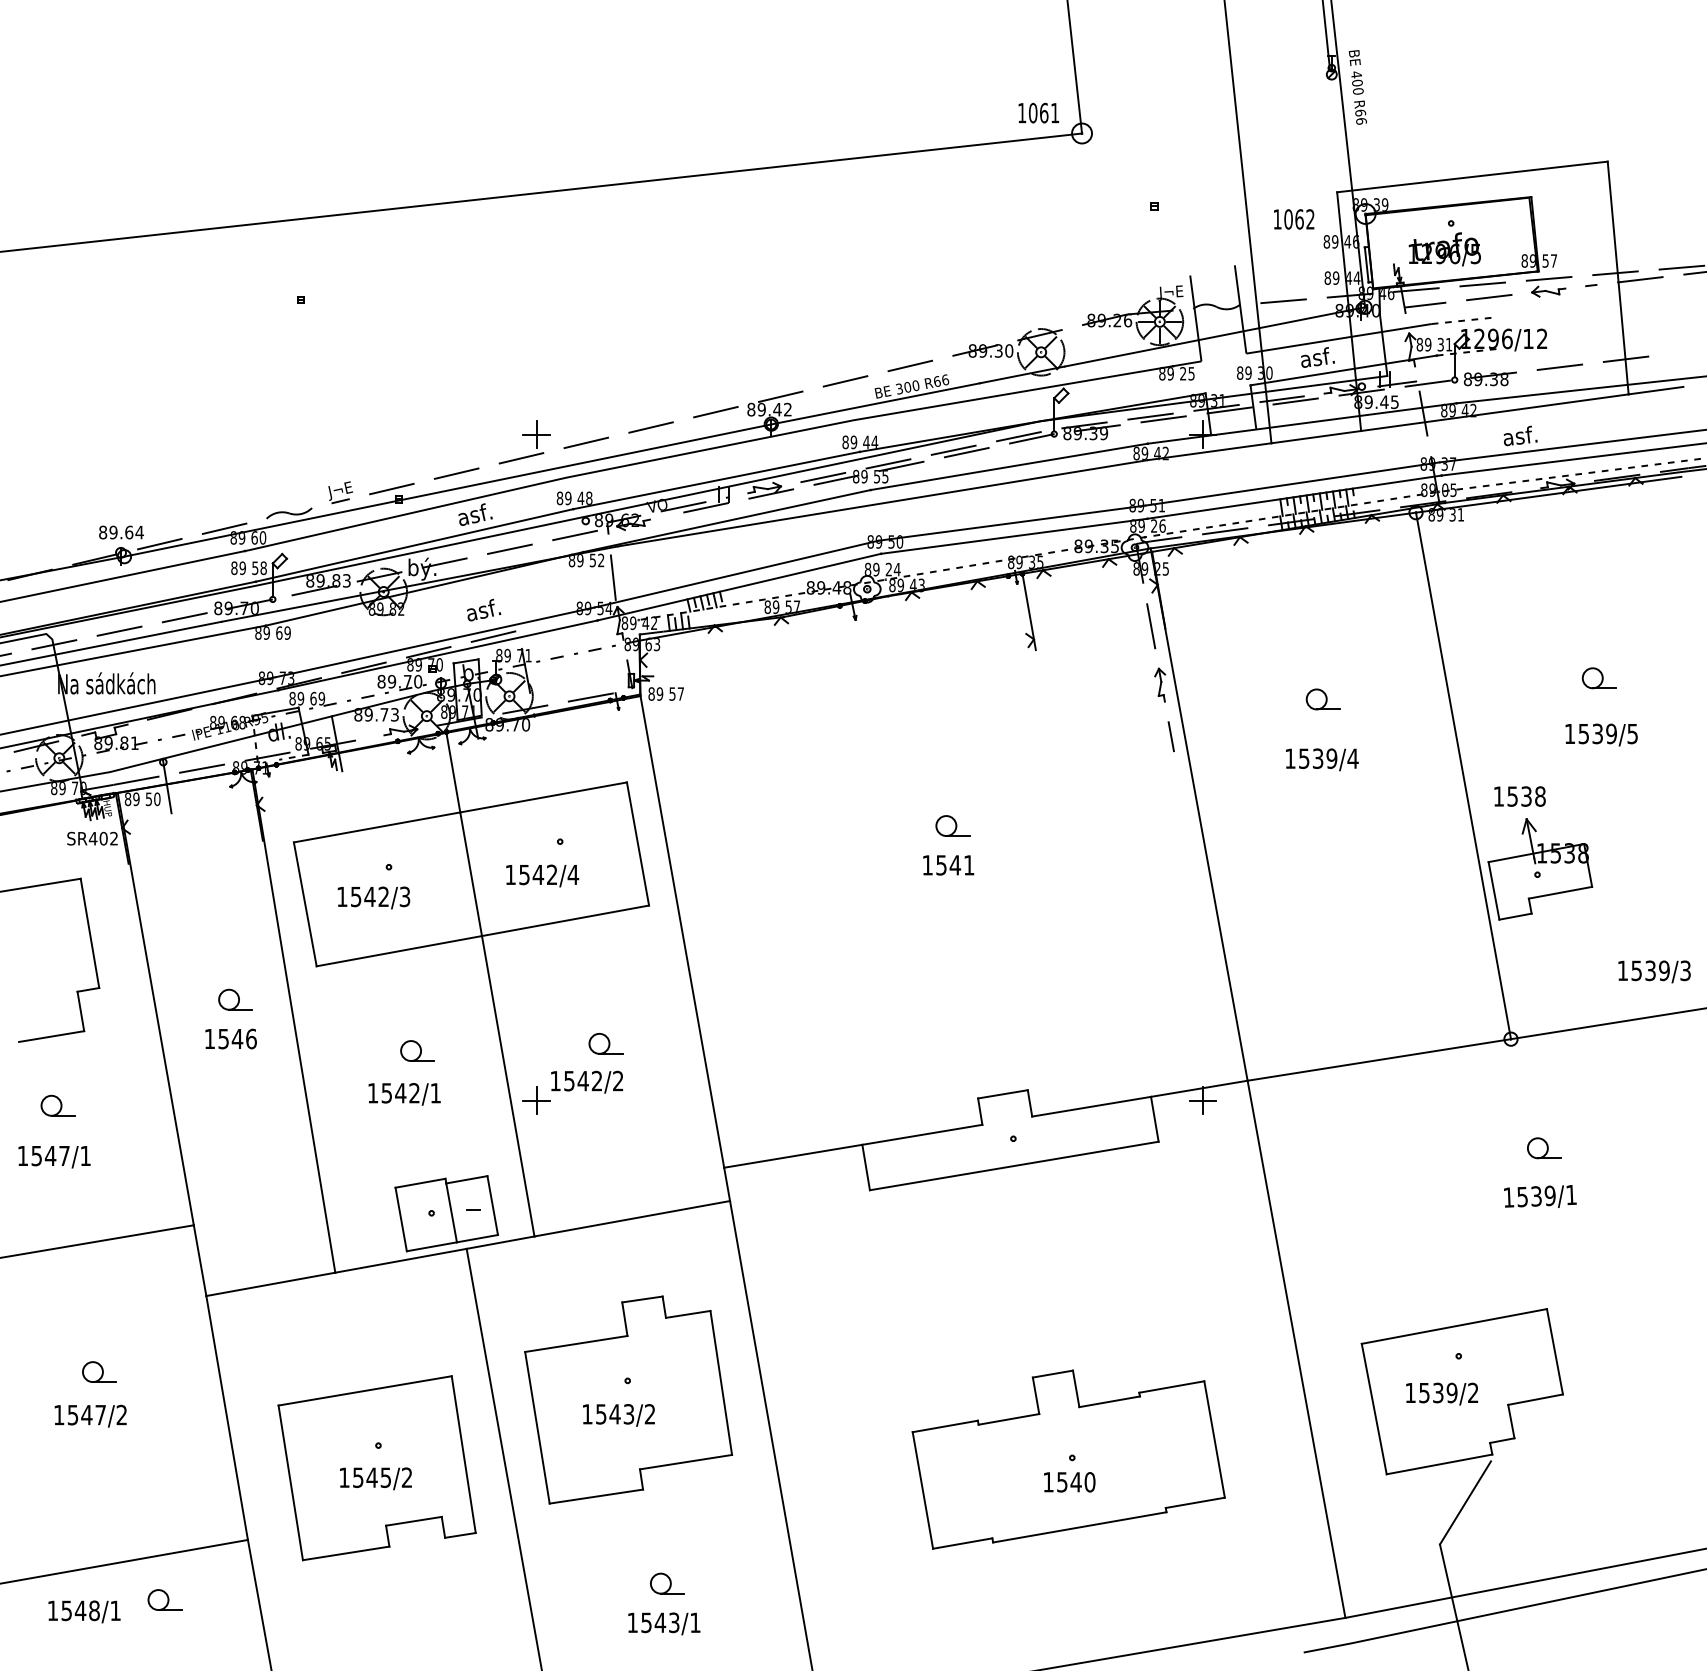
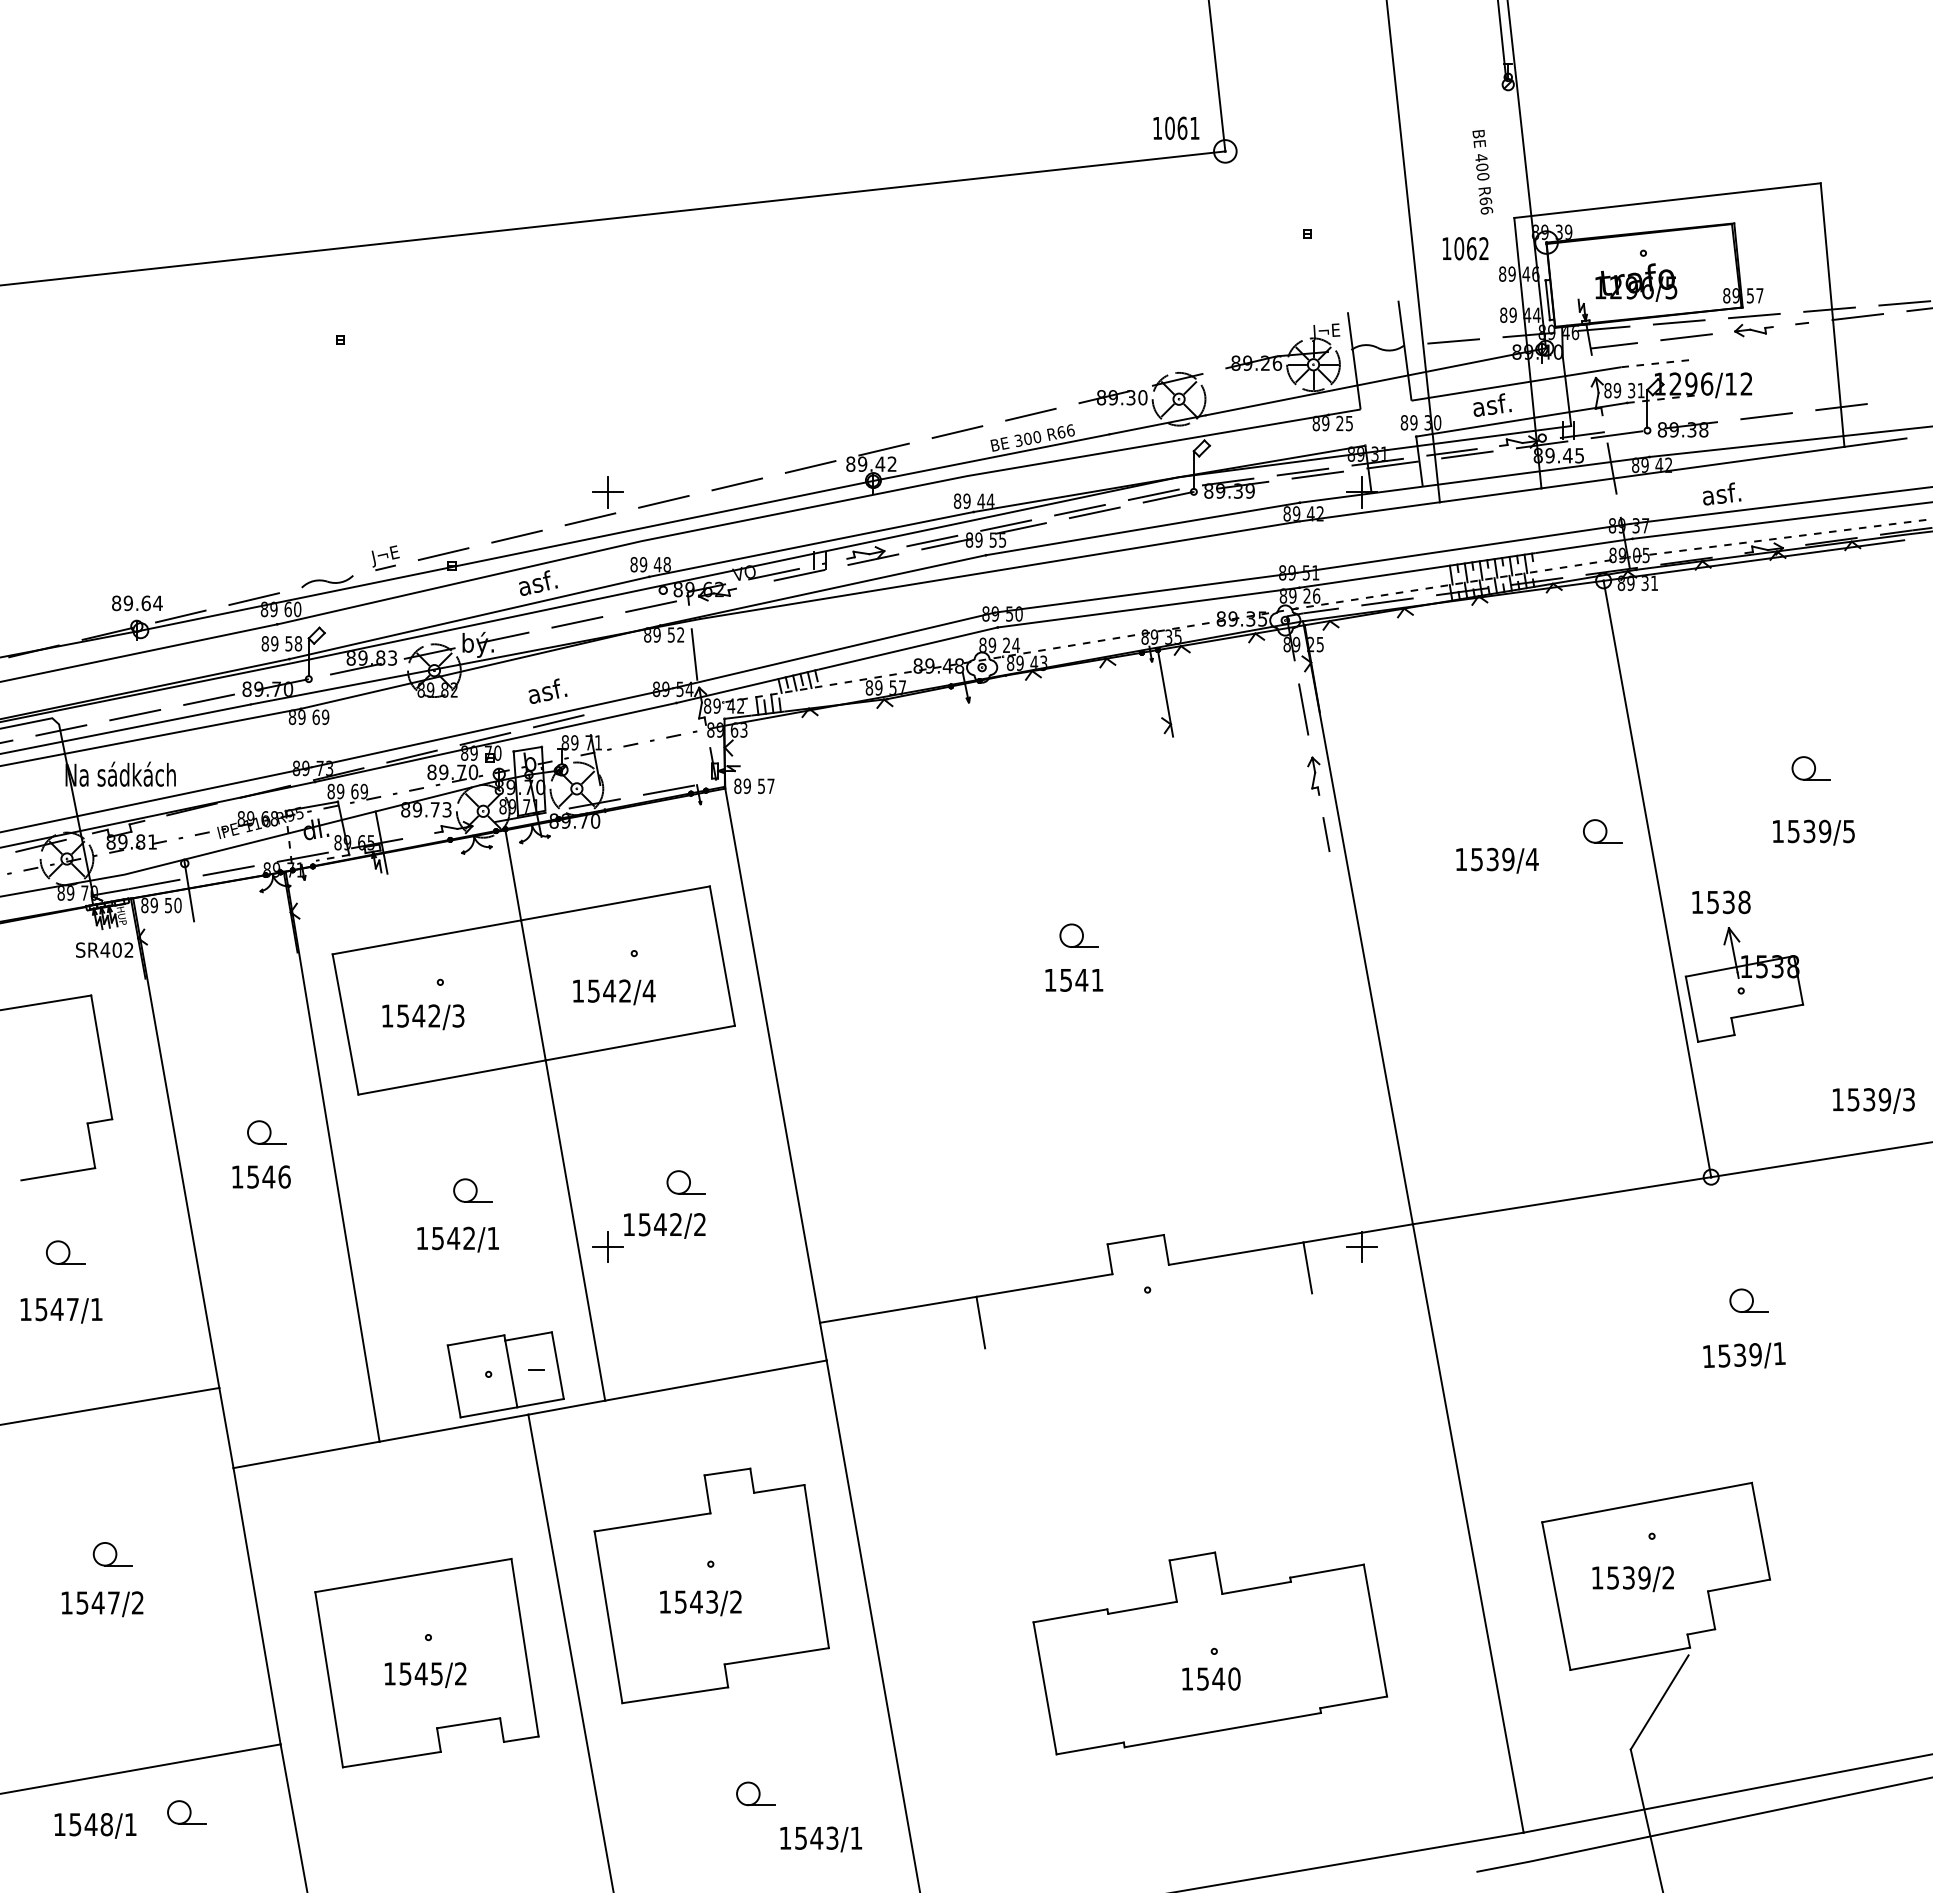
text: (1357, 87) -> (1482, 172), moved
part: (1323, 699) -> (1602, 831), moved
line: (1014, 1165) -> (1148, 1320), removed
text: (664, 1623) -> (821, 1839), moved

